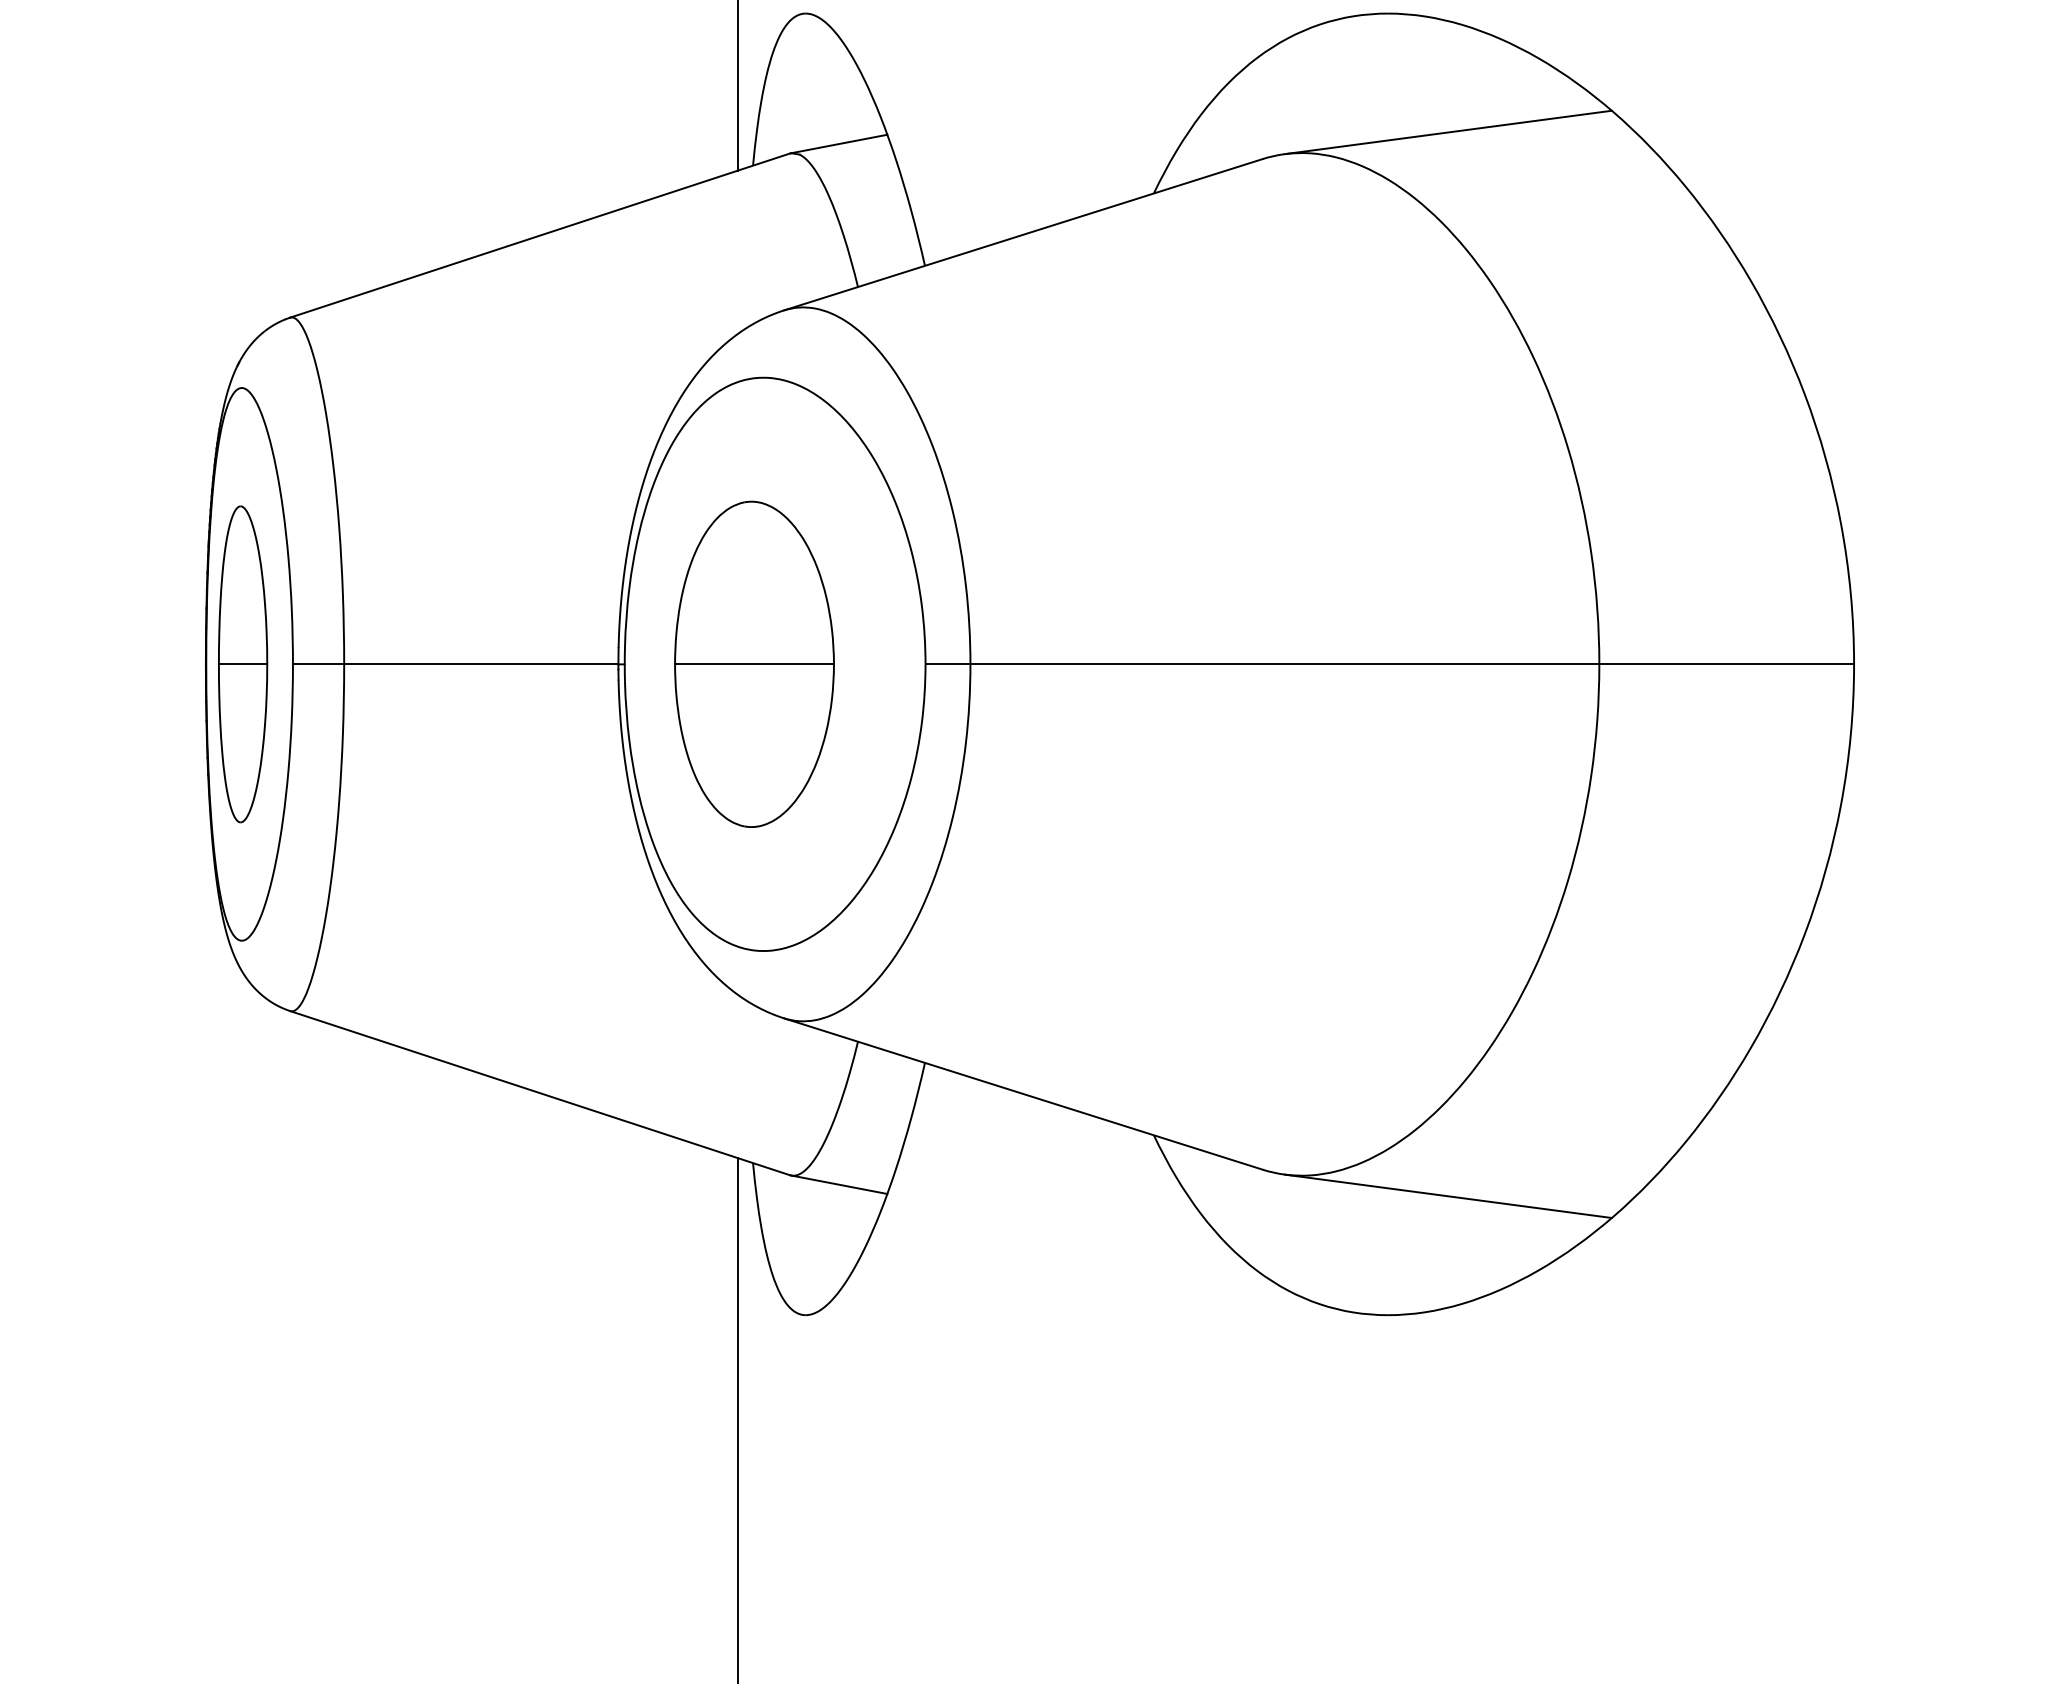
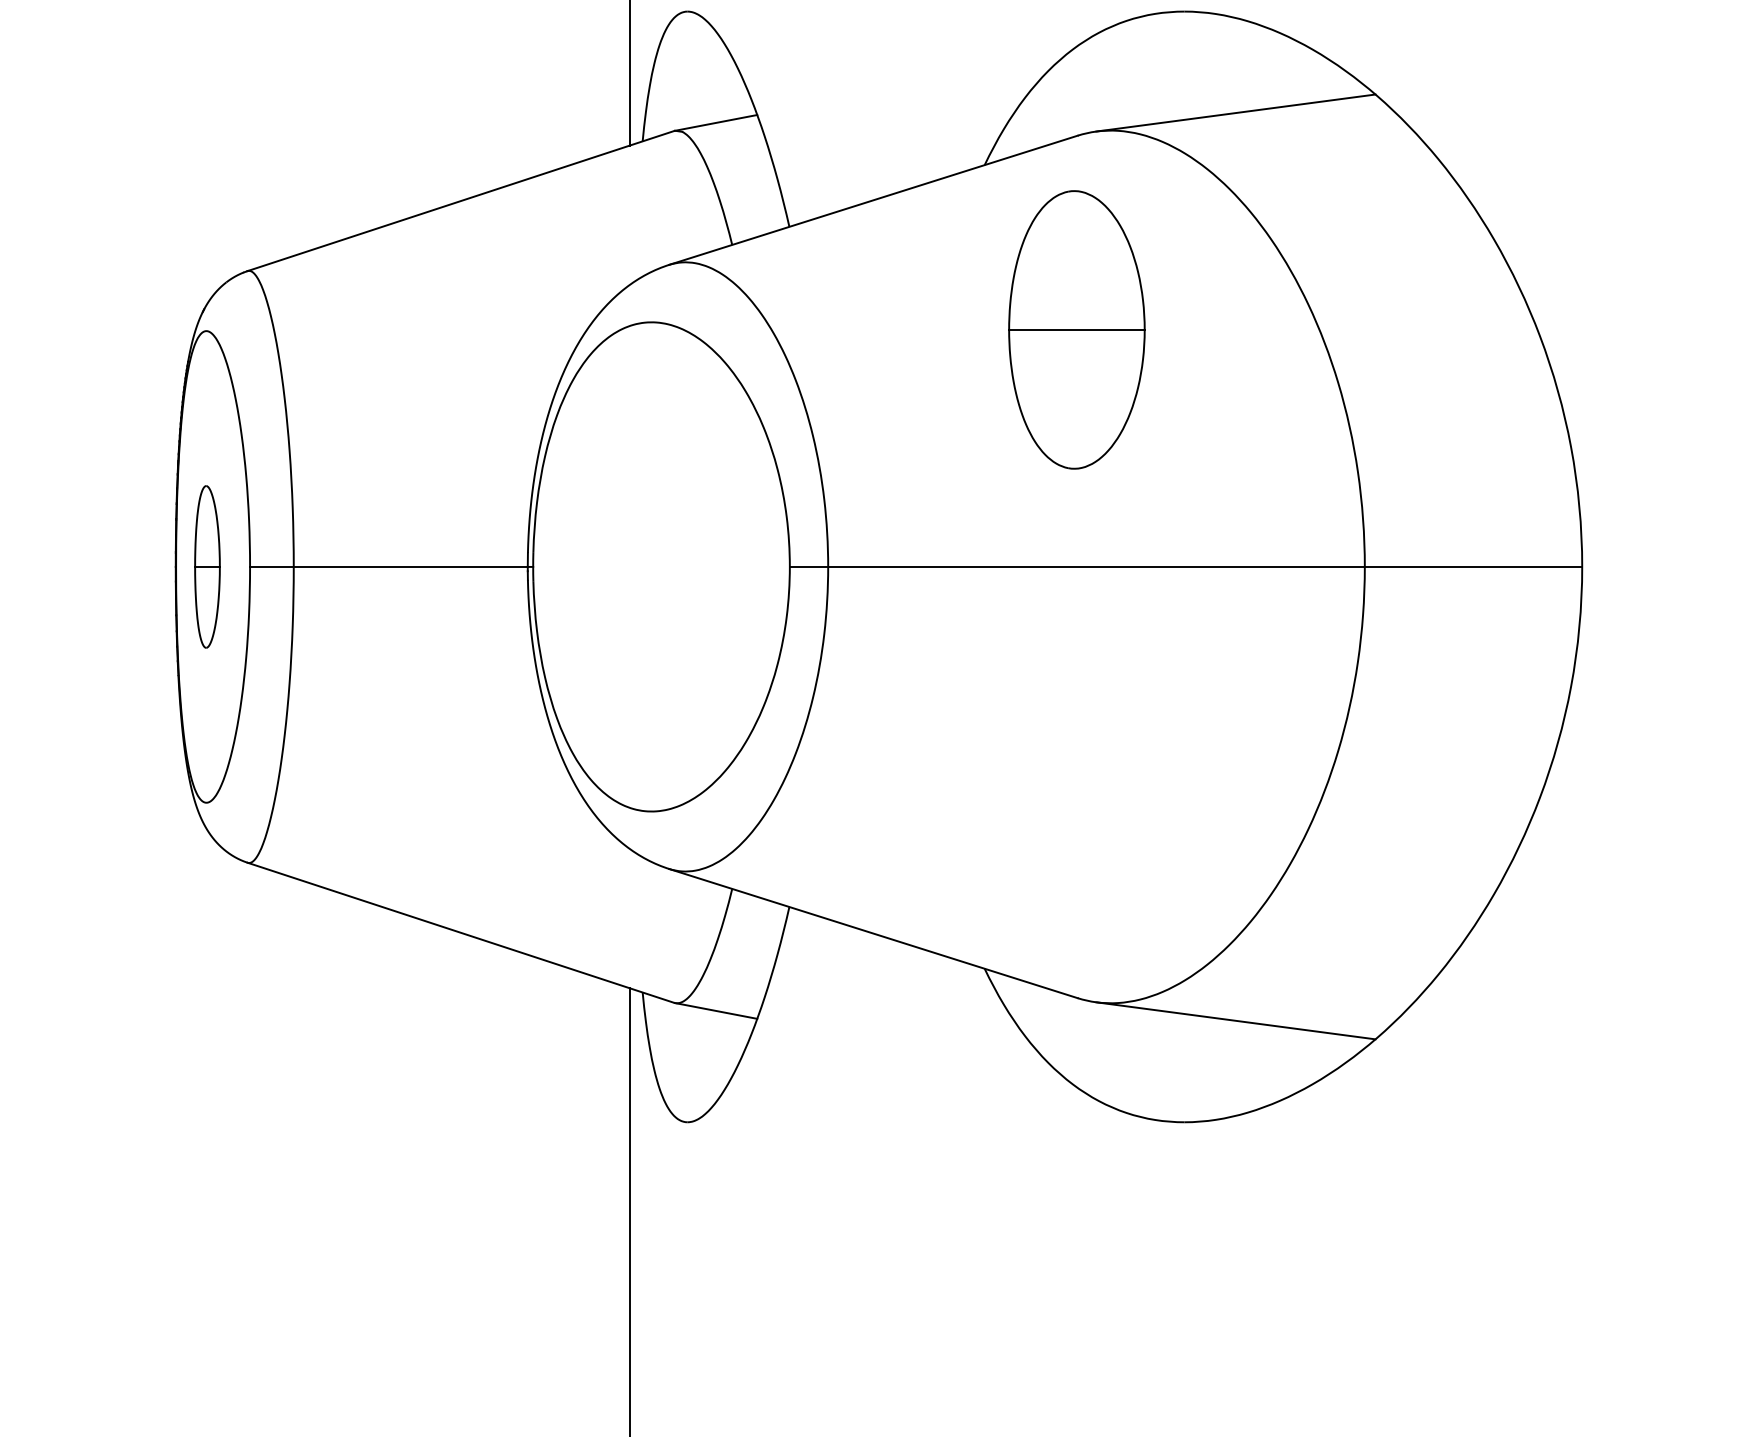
part: (243, 663) -> (207, 566), size x0.6
part: (754, 663) -> (1076, 329), moved

